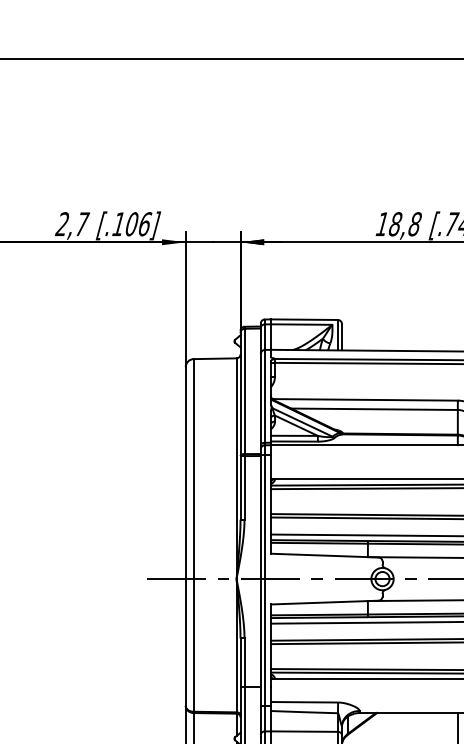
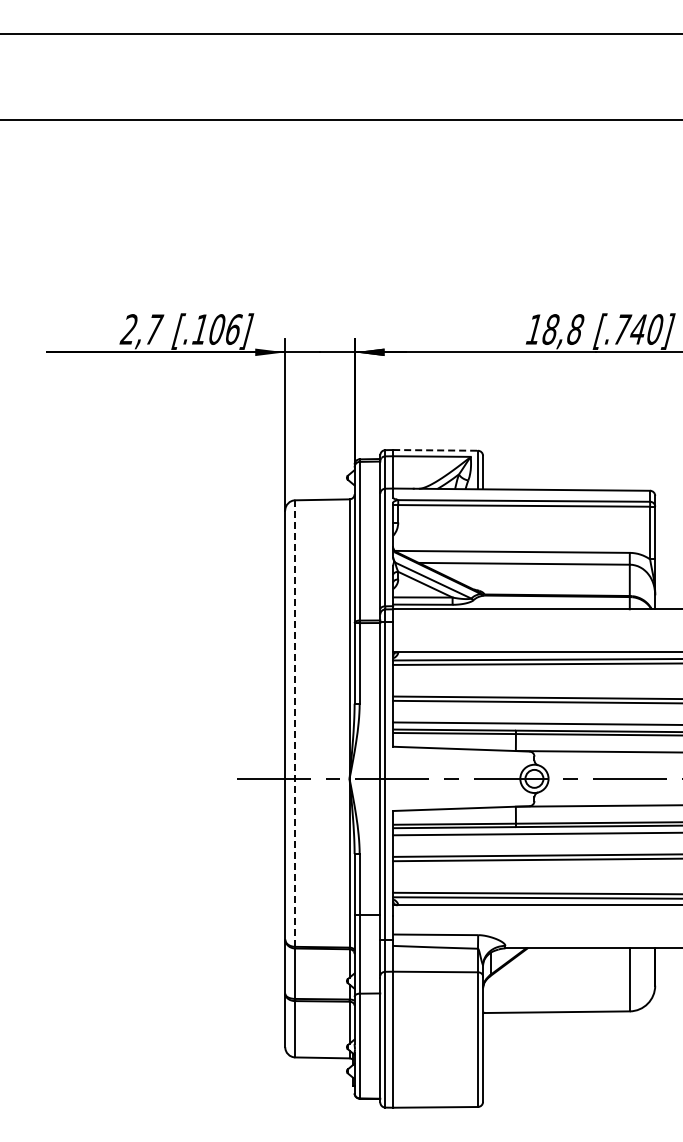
line: (305, 319) -> (436, 450), solid -> dashed
line: (193, 536) -> (295, 724), solid -> dashed

